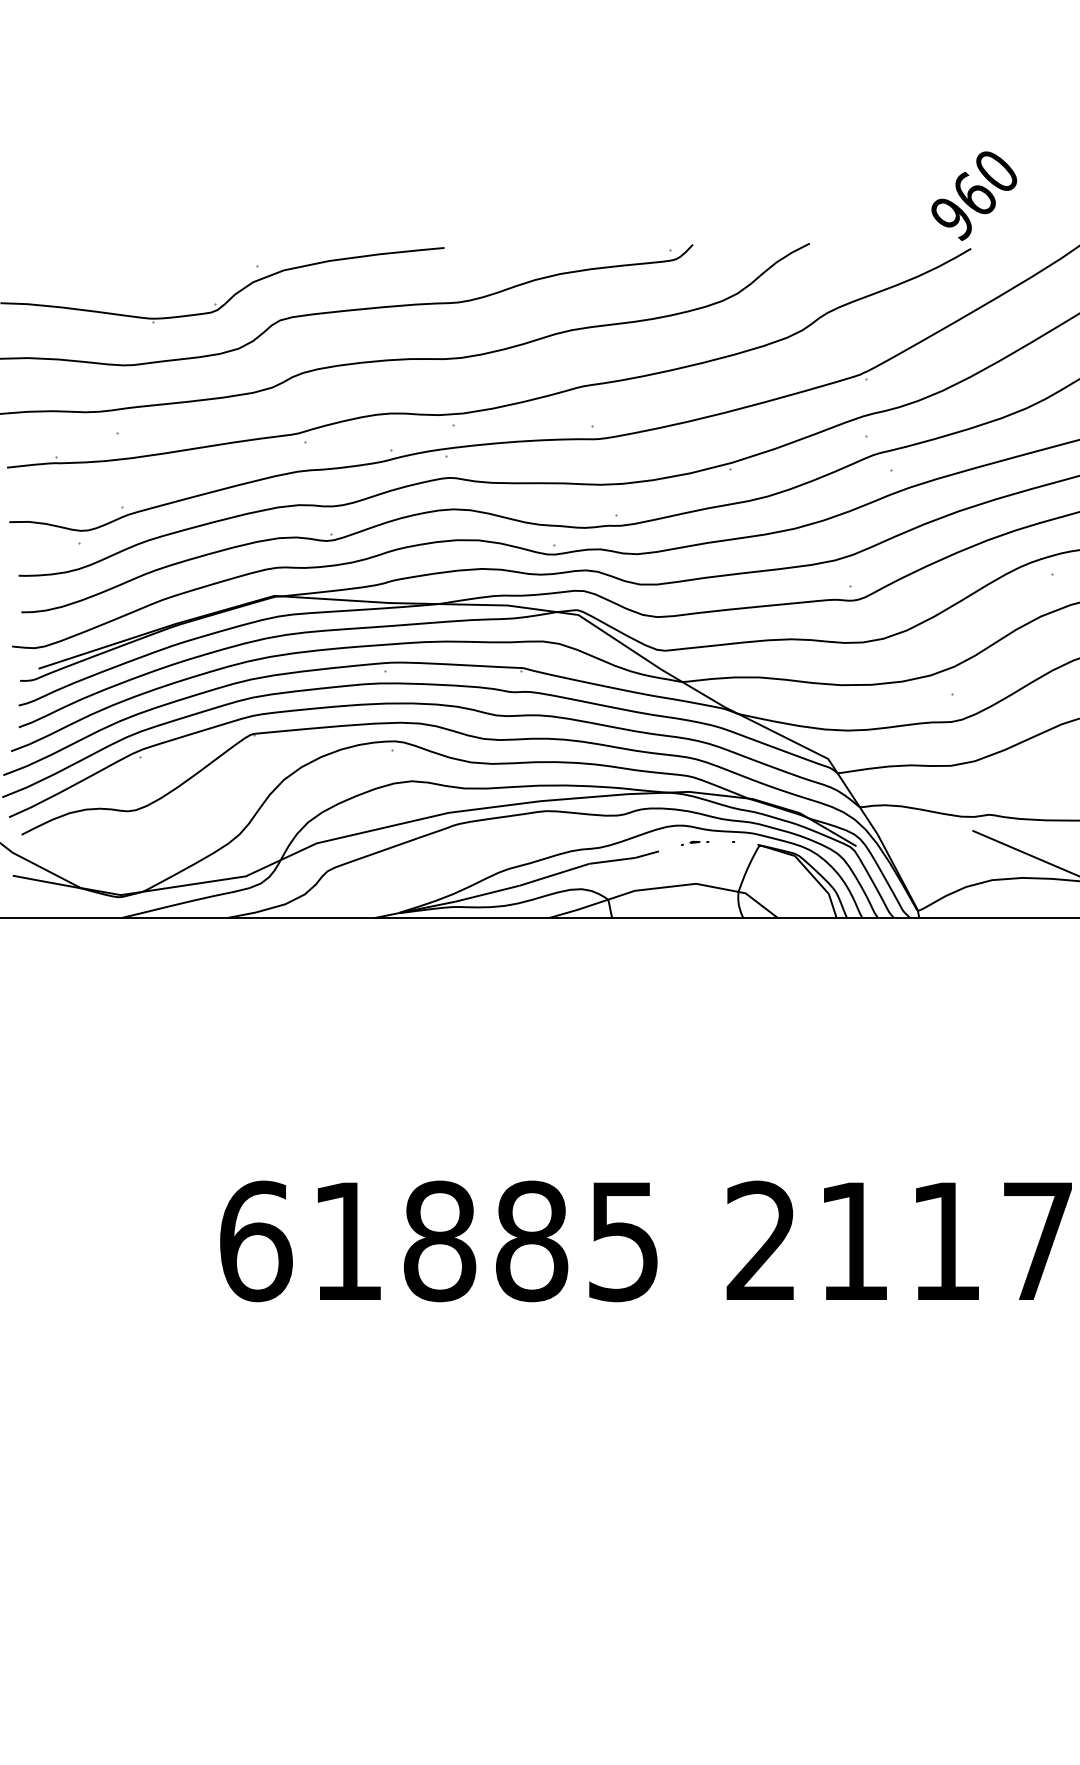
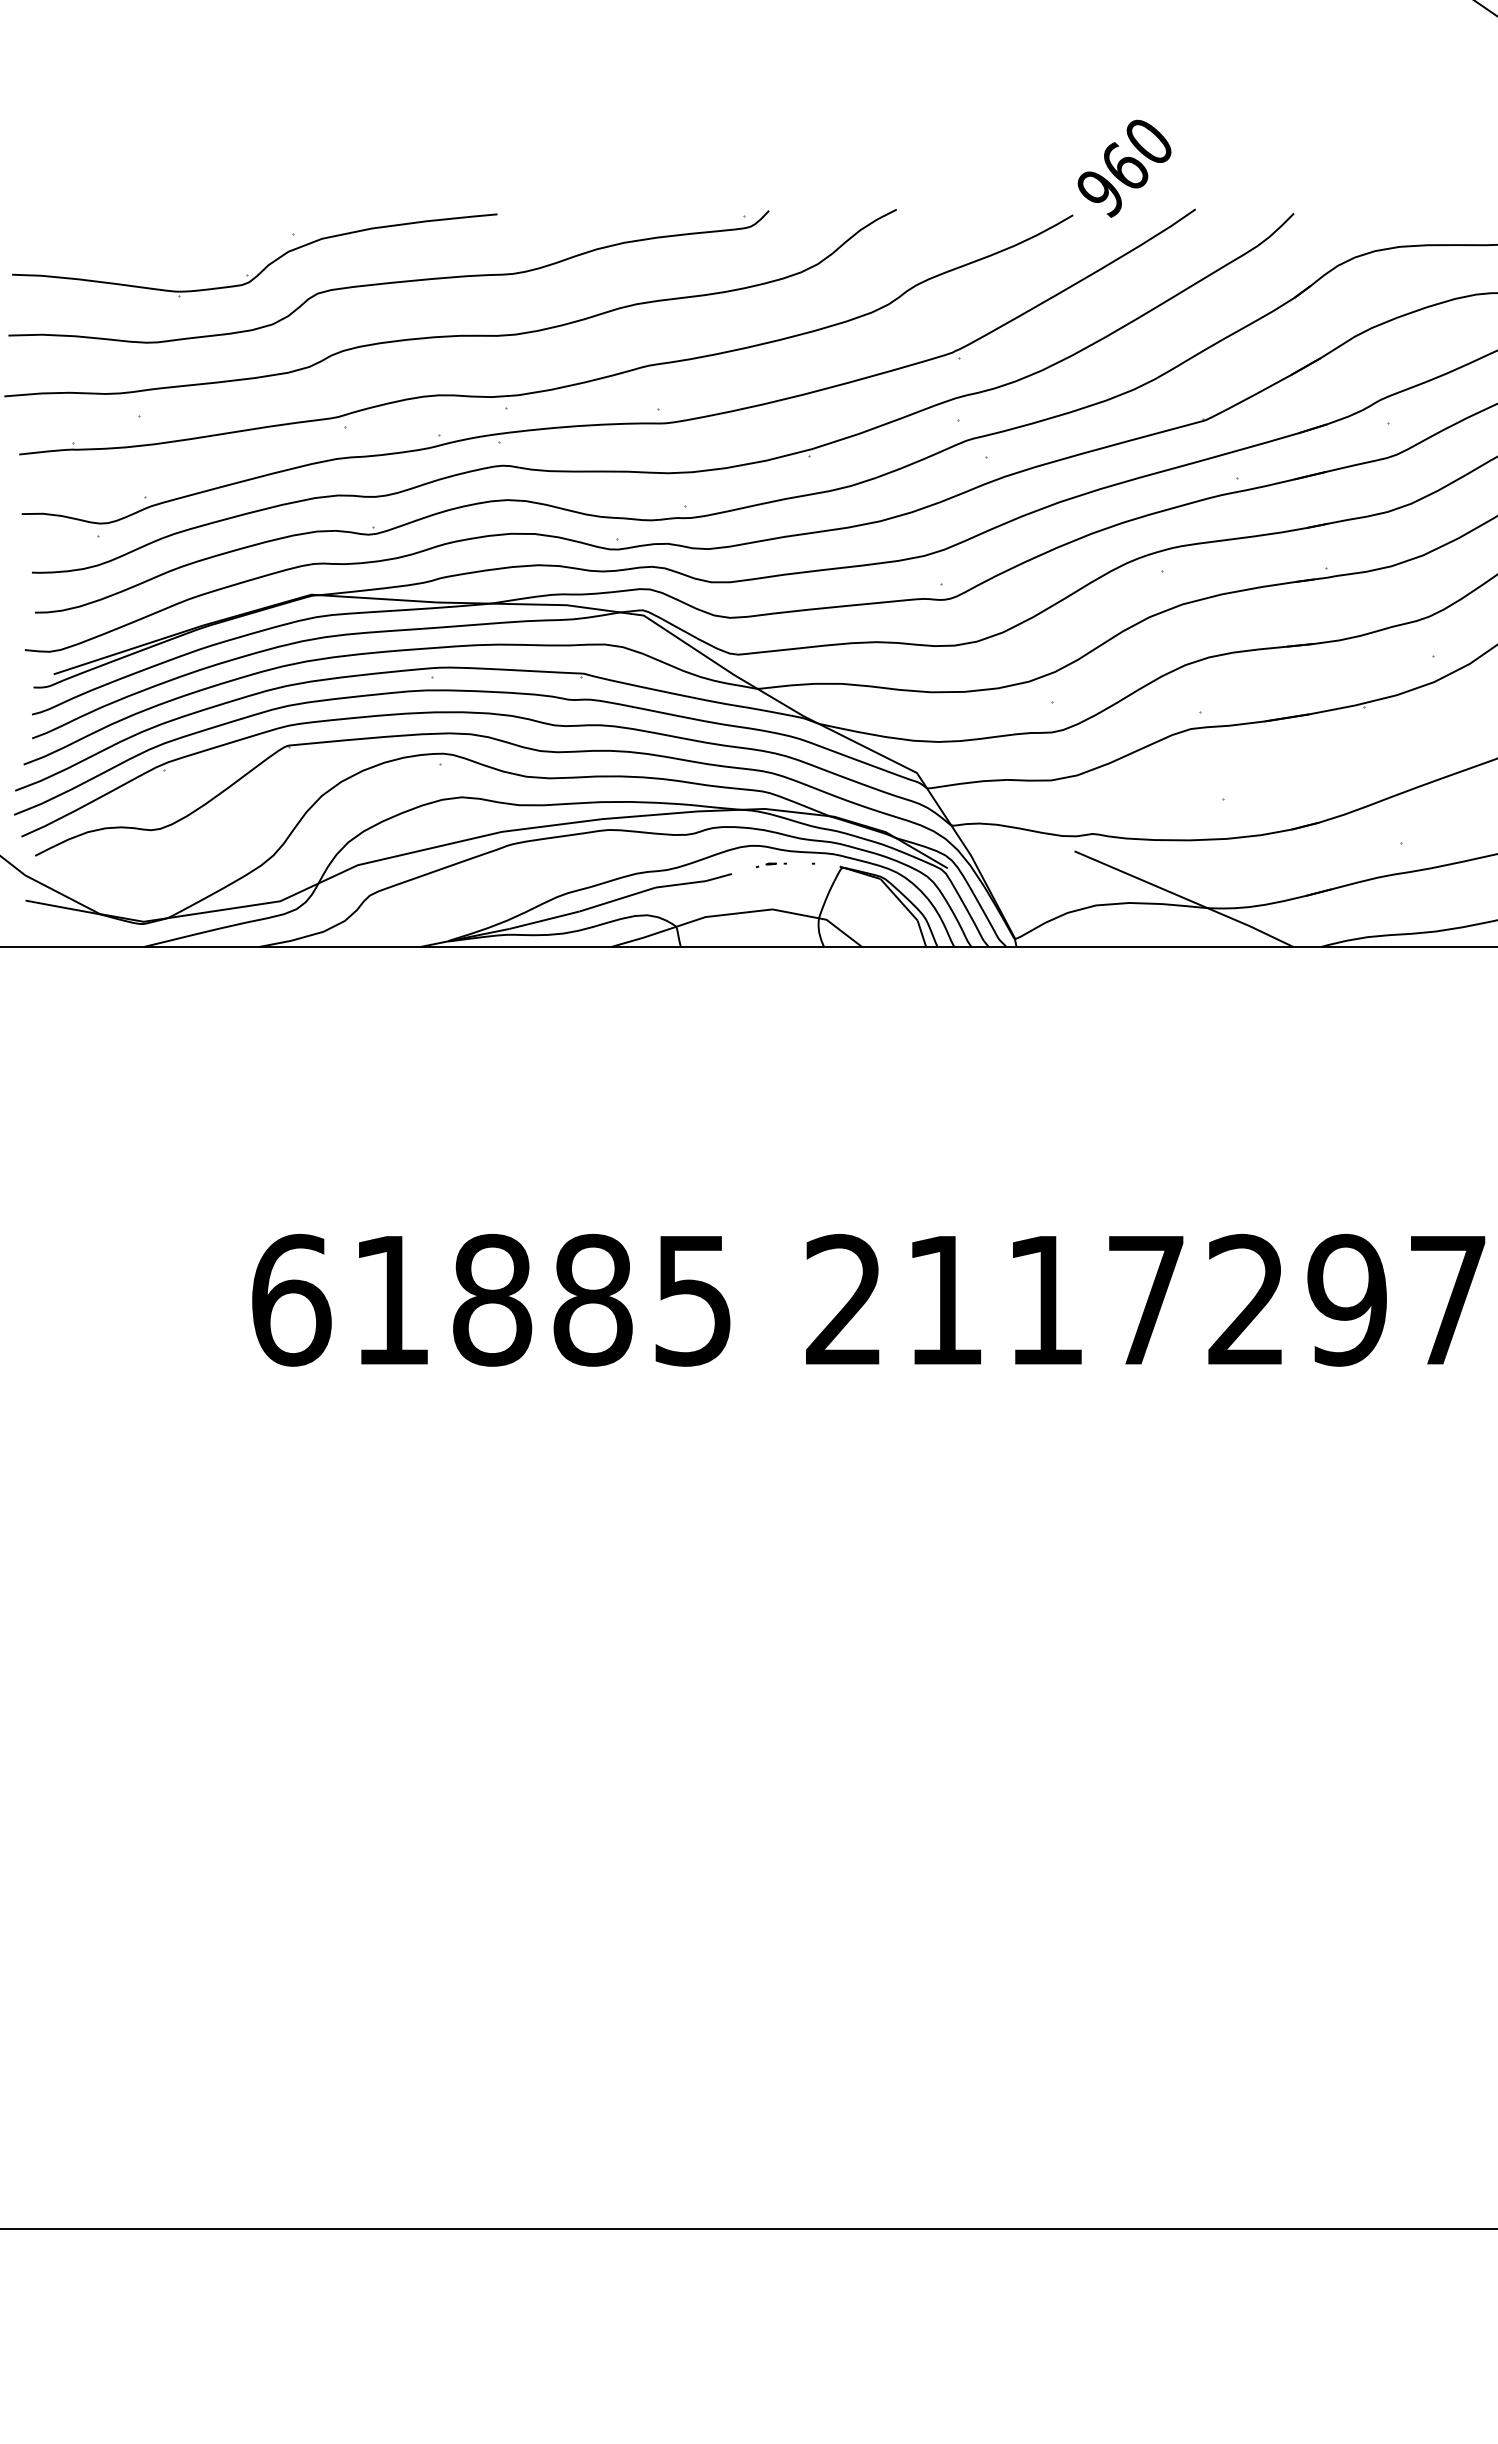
text: (974, 195) -> (1124, 168), moved

